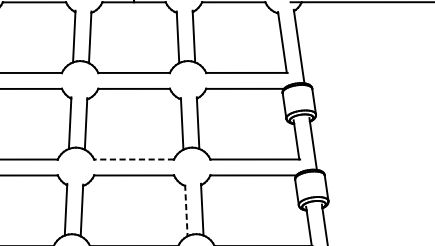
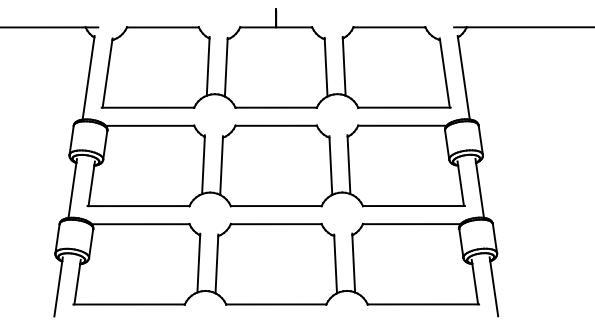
line: (133, 159) -> (275, 206), dashed -> solid
line: (186, 210) -> (335, 264), dashed -> solid

